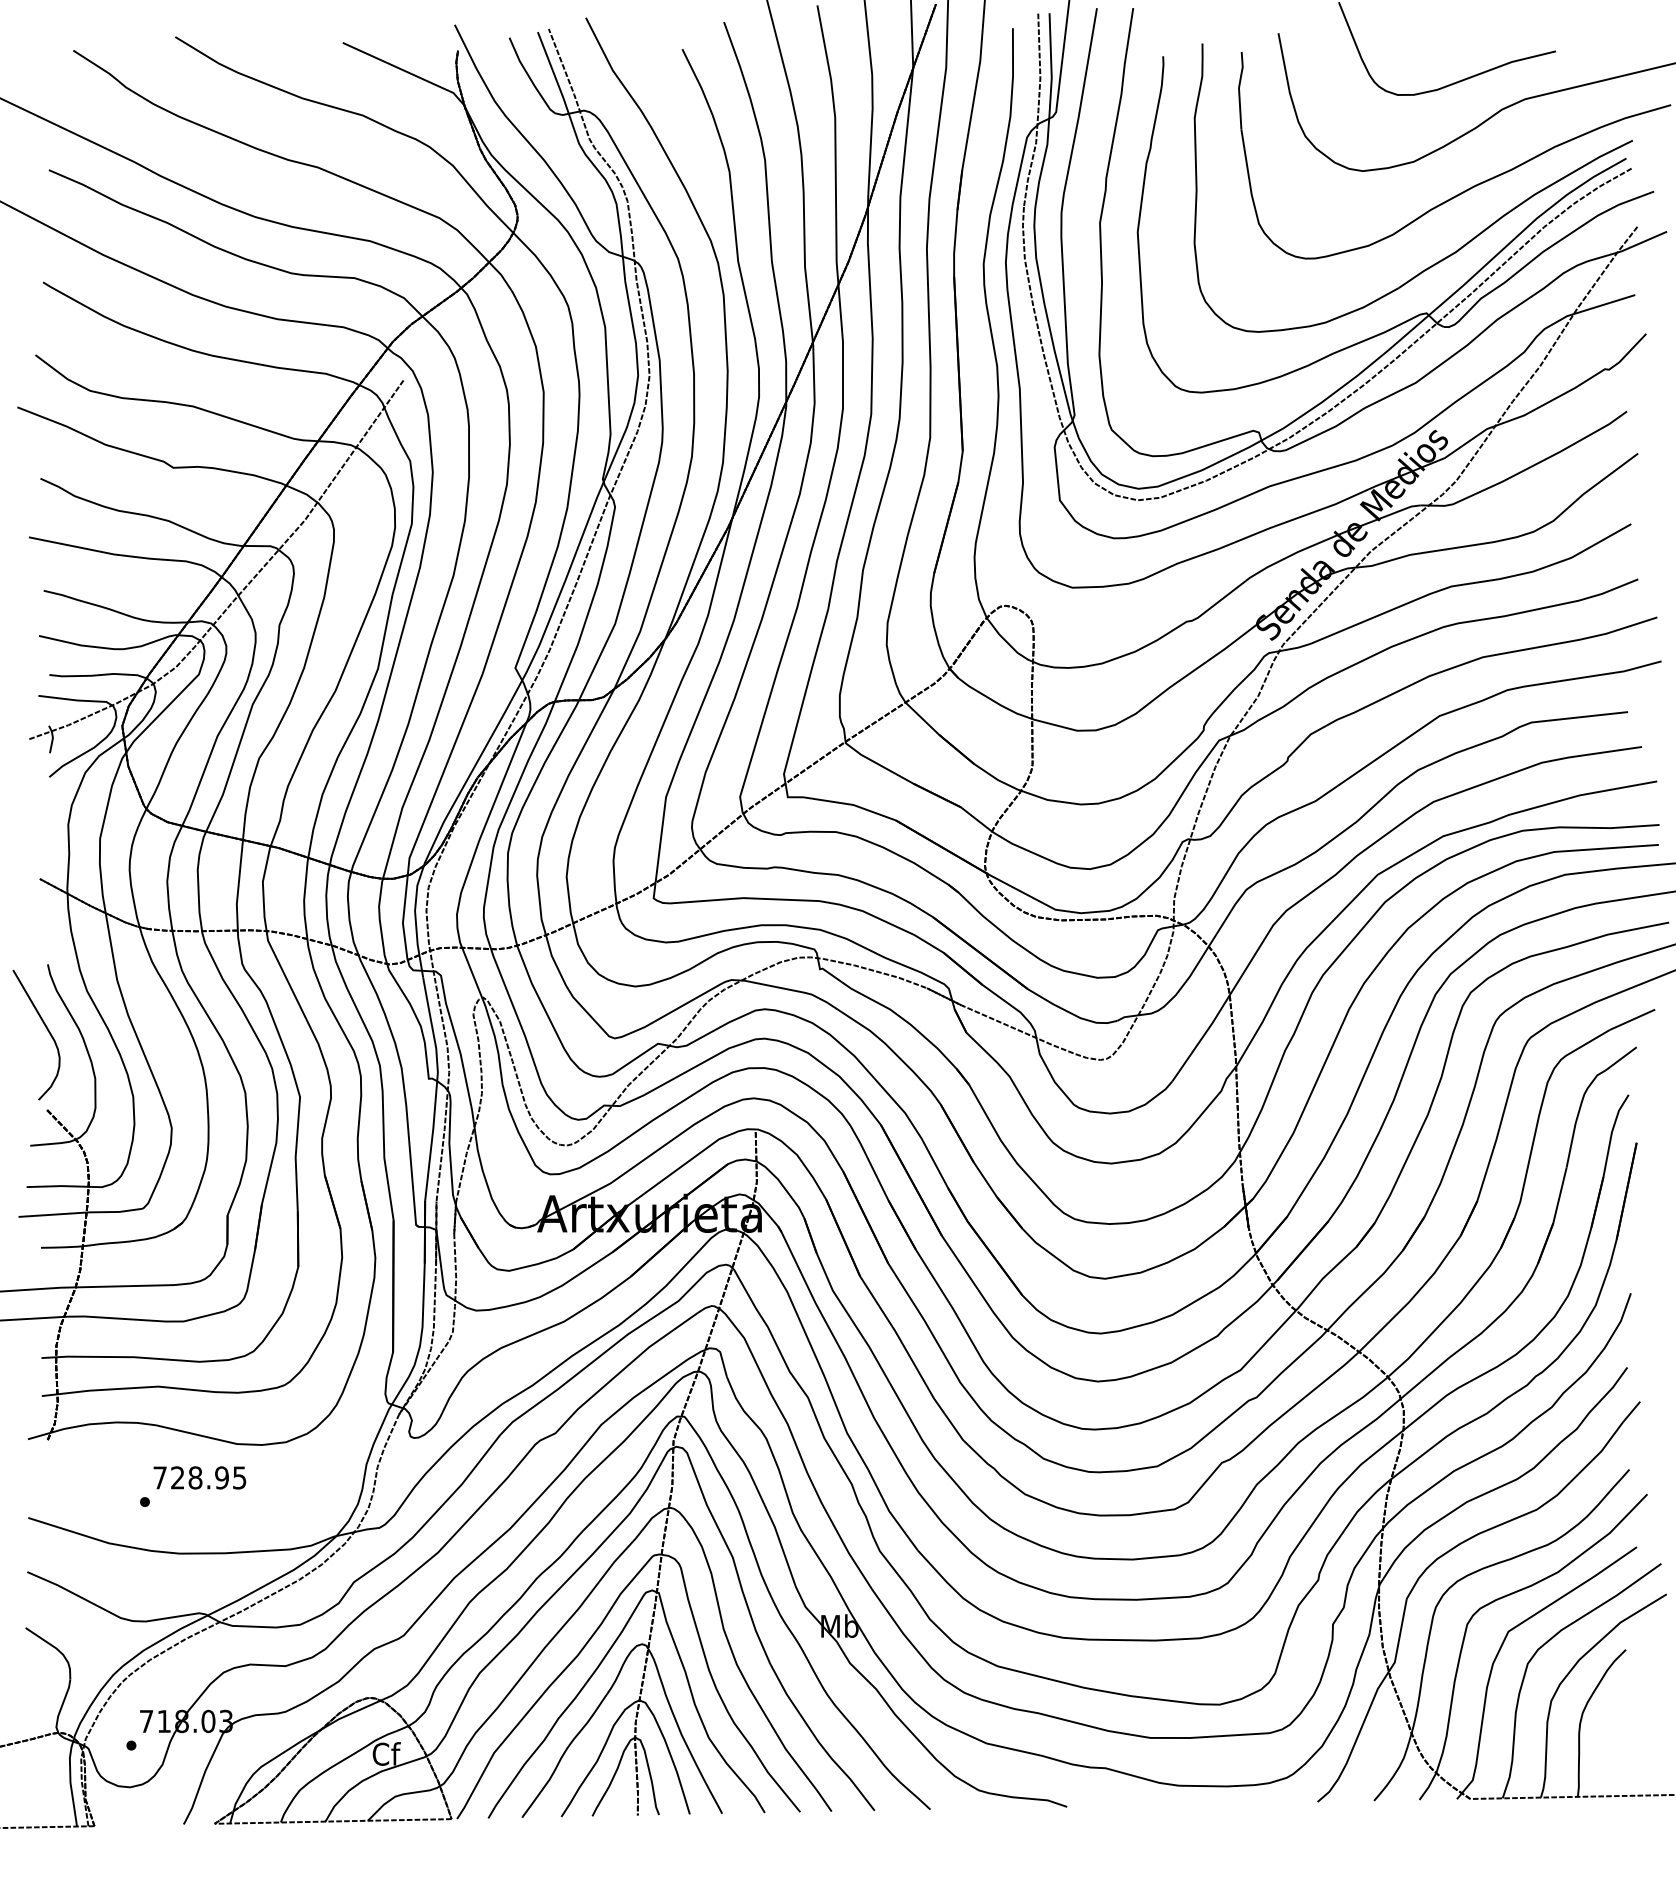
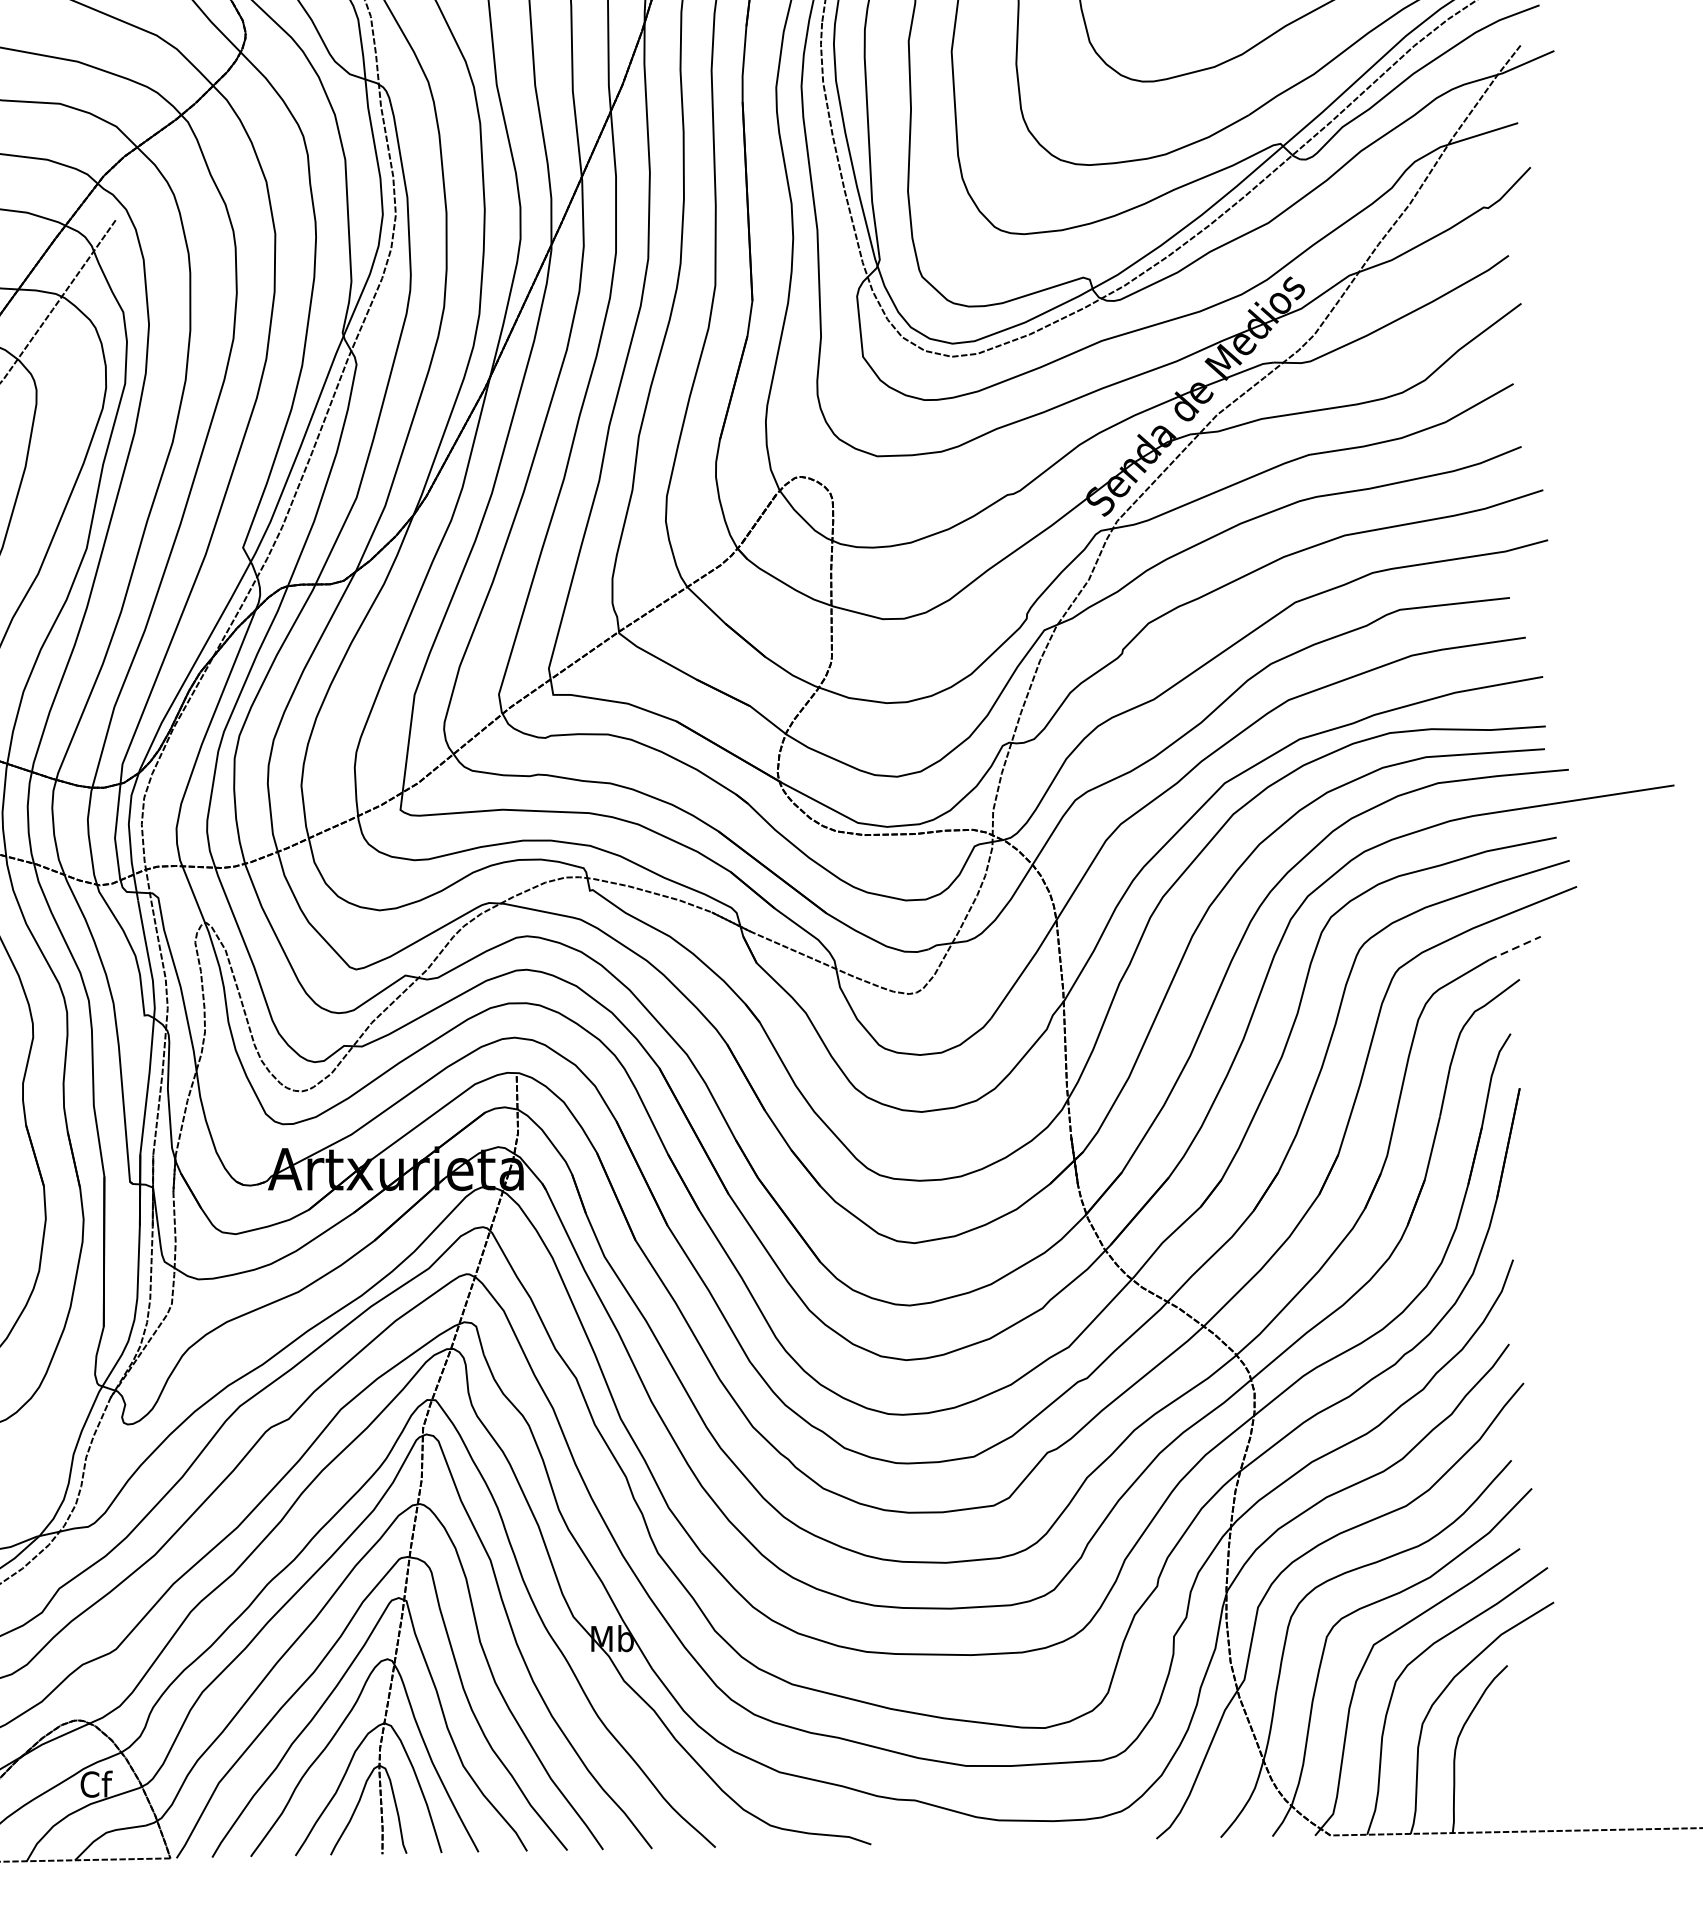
line: (1632, 1019) -> (1515, 947), solid -> dashed

